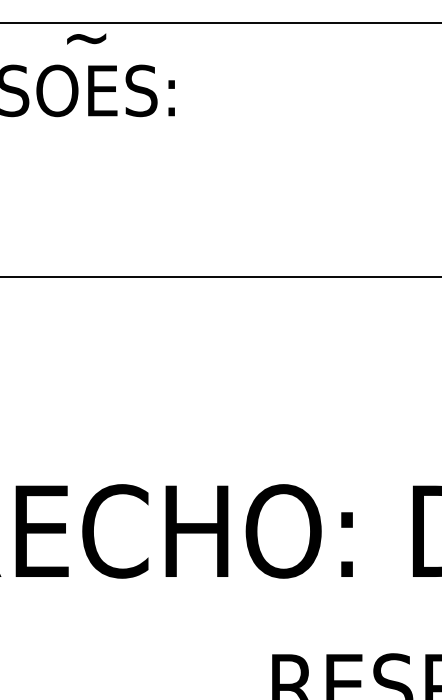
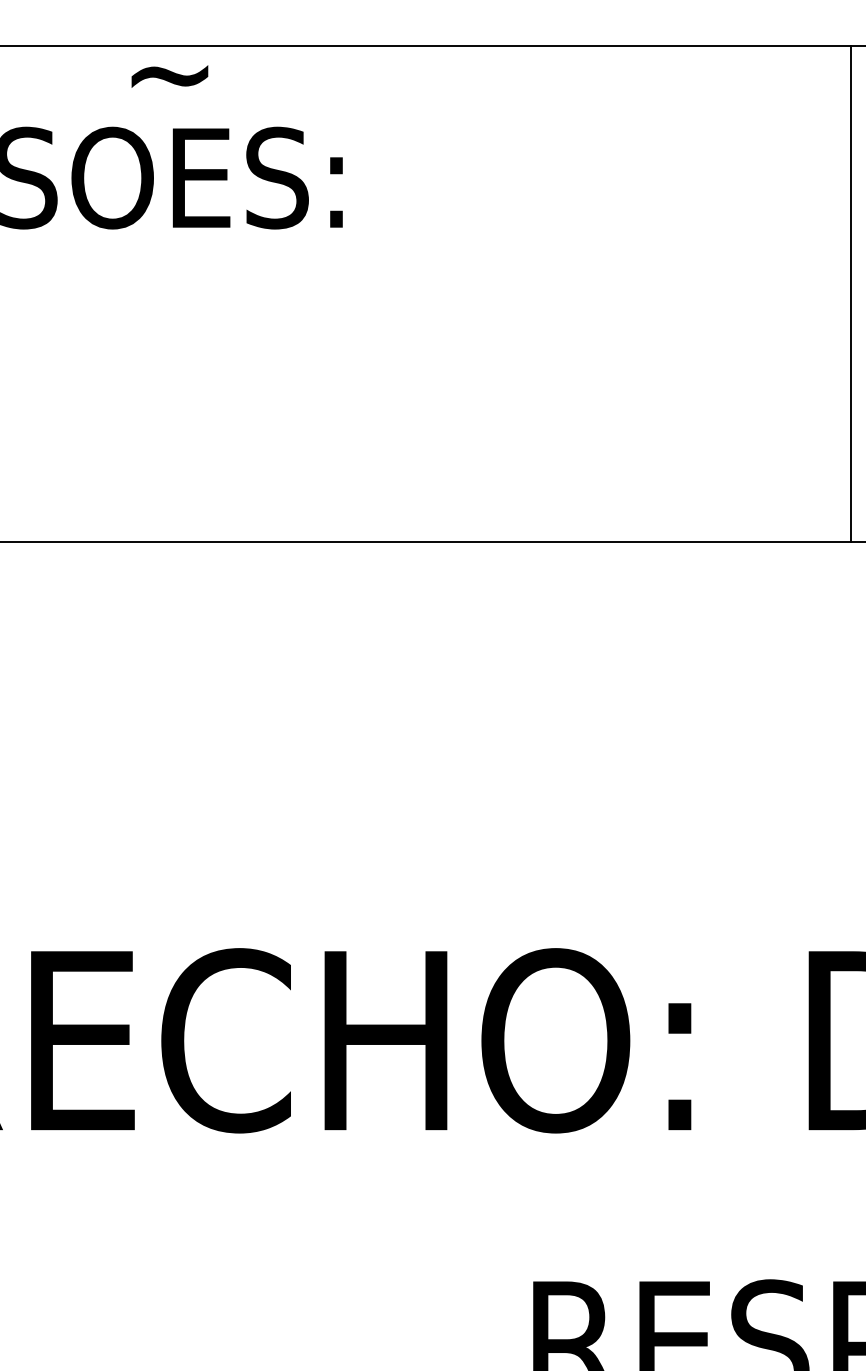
line: (434, 149) -> (851, 292), added

